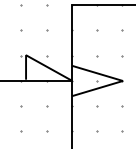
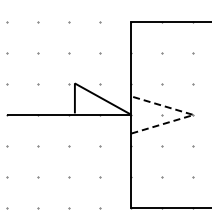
line: (122, 81) -> (193, 115), solid -> dashed

